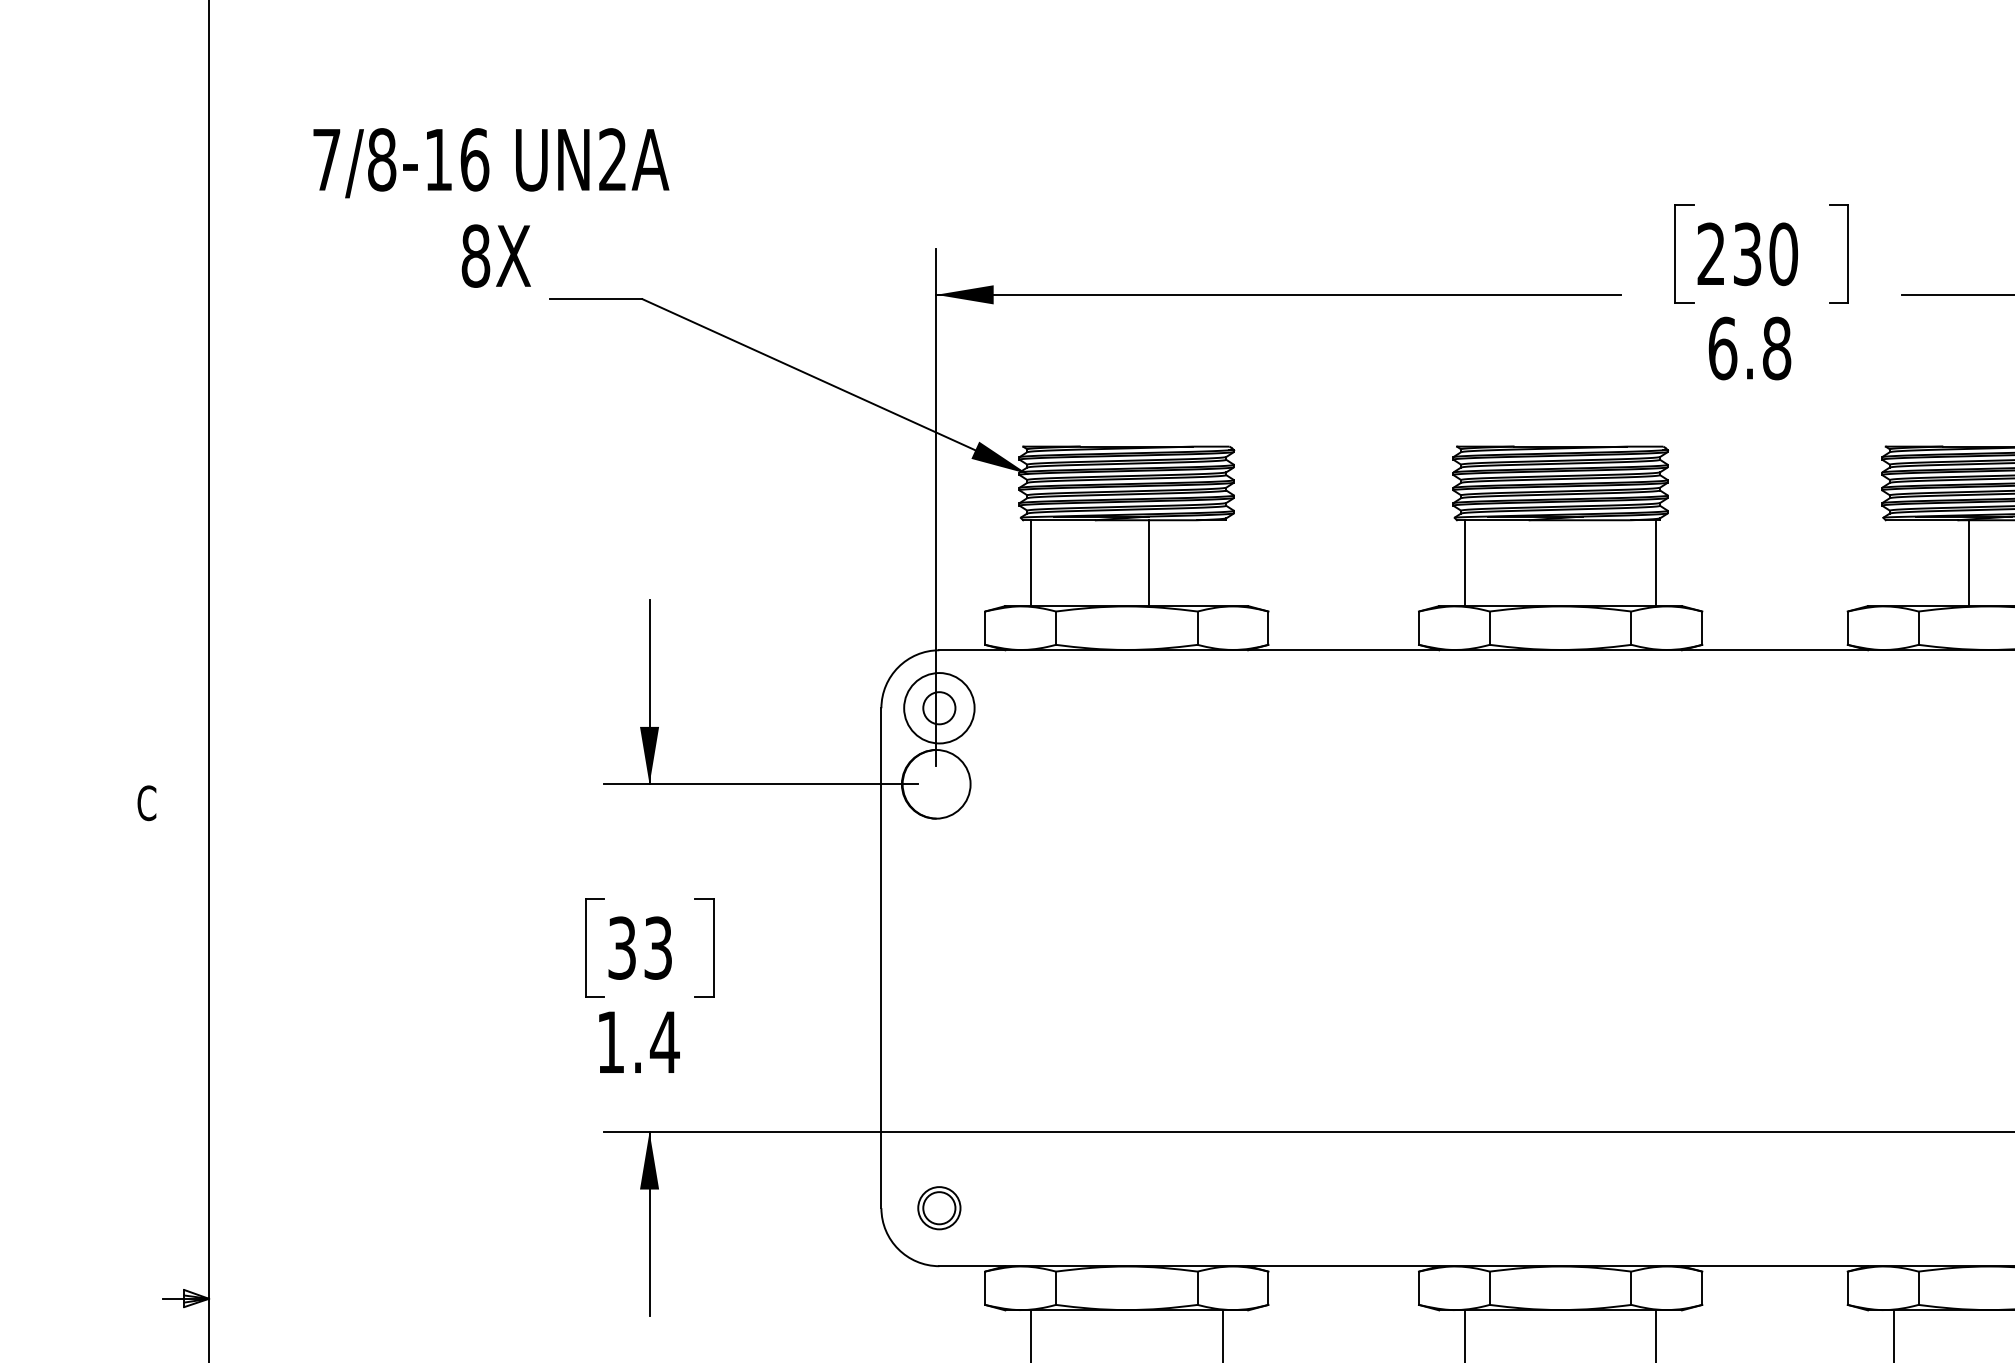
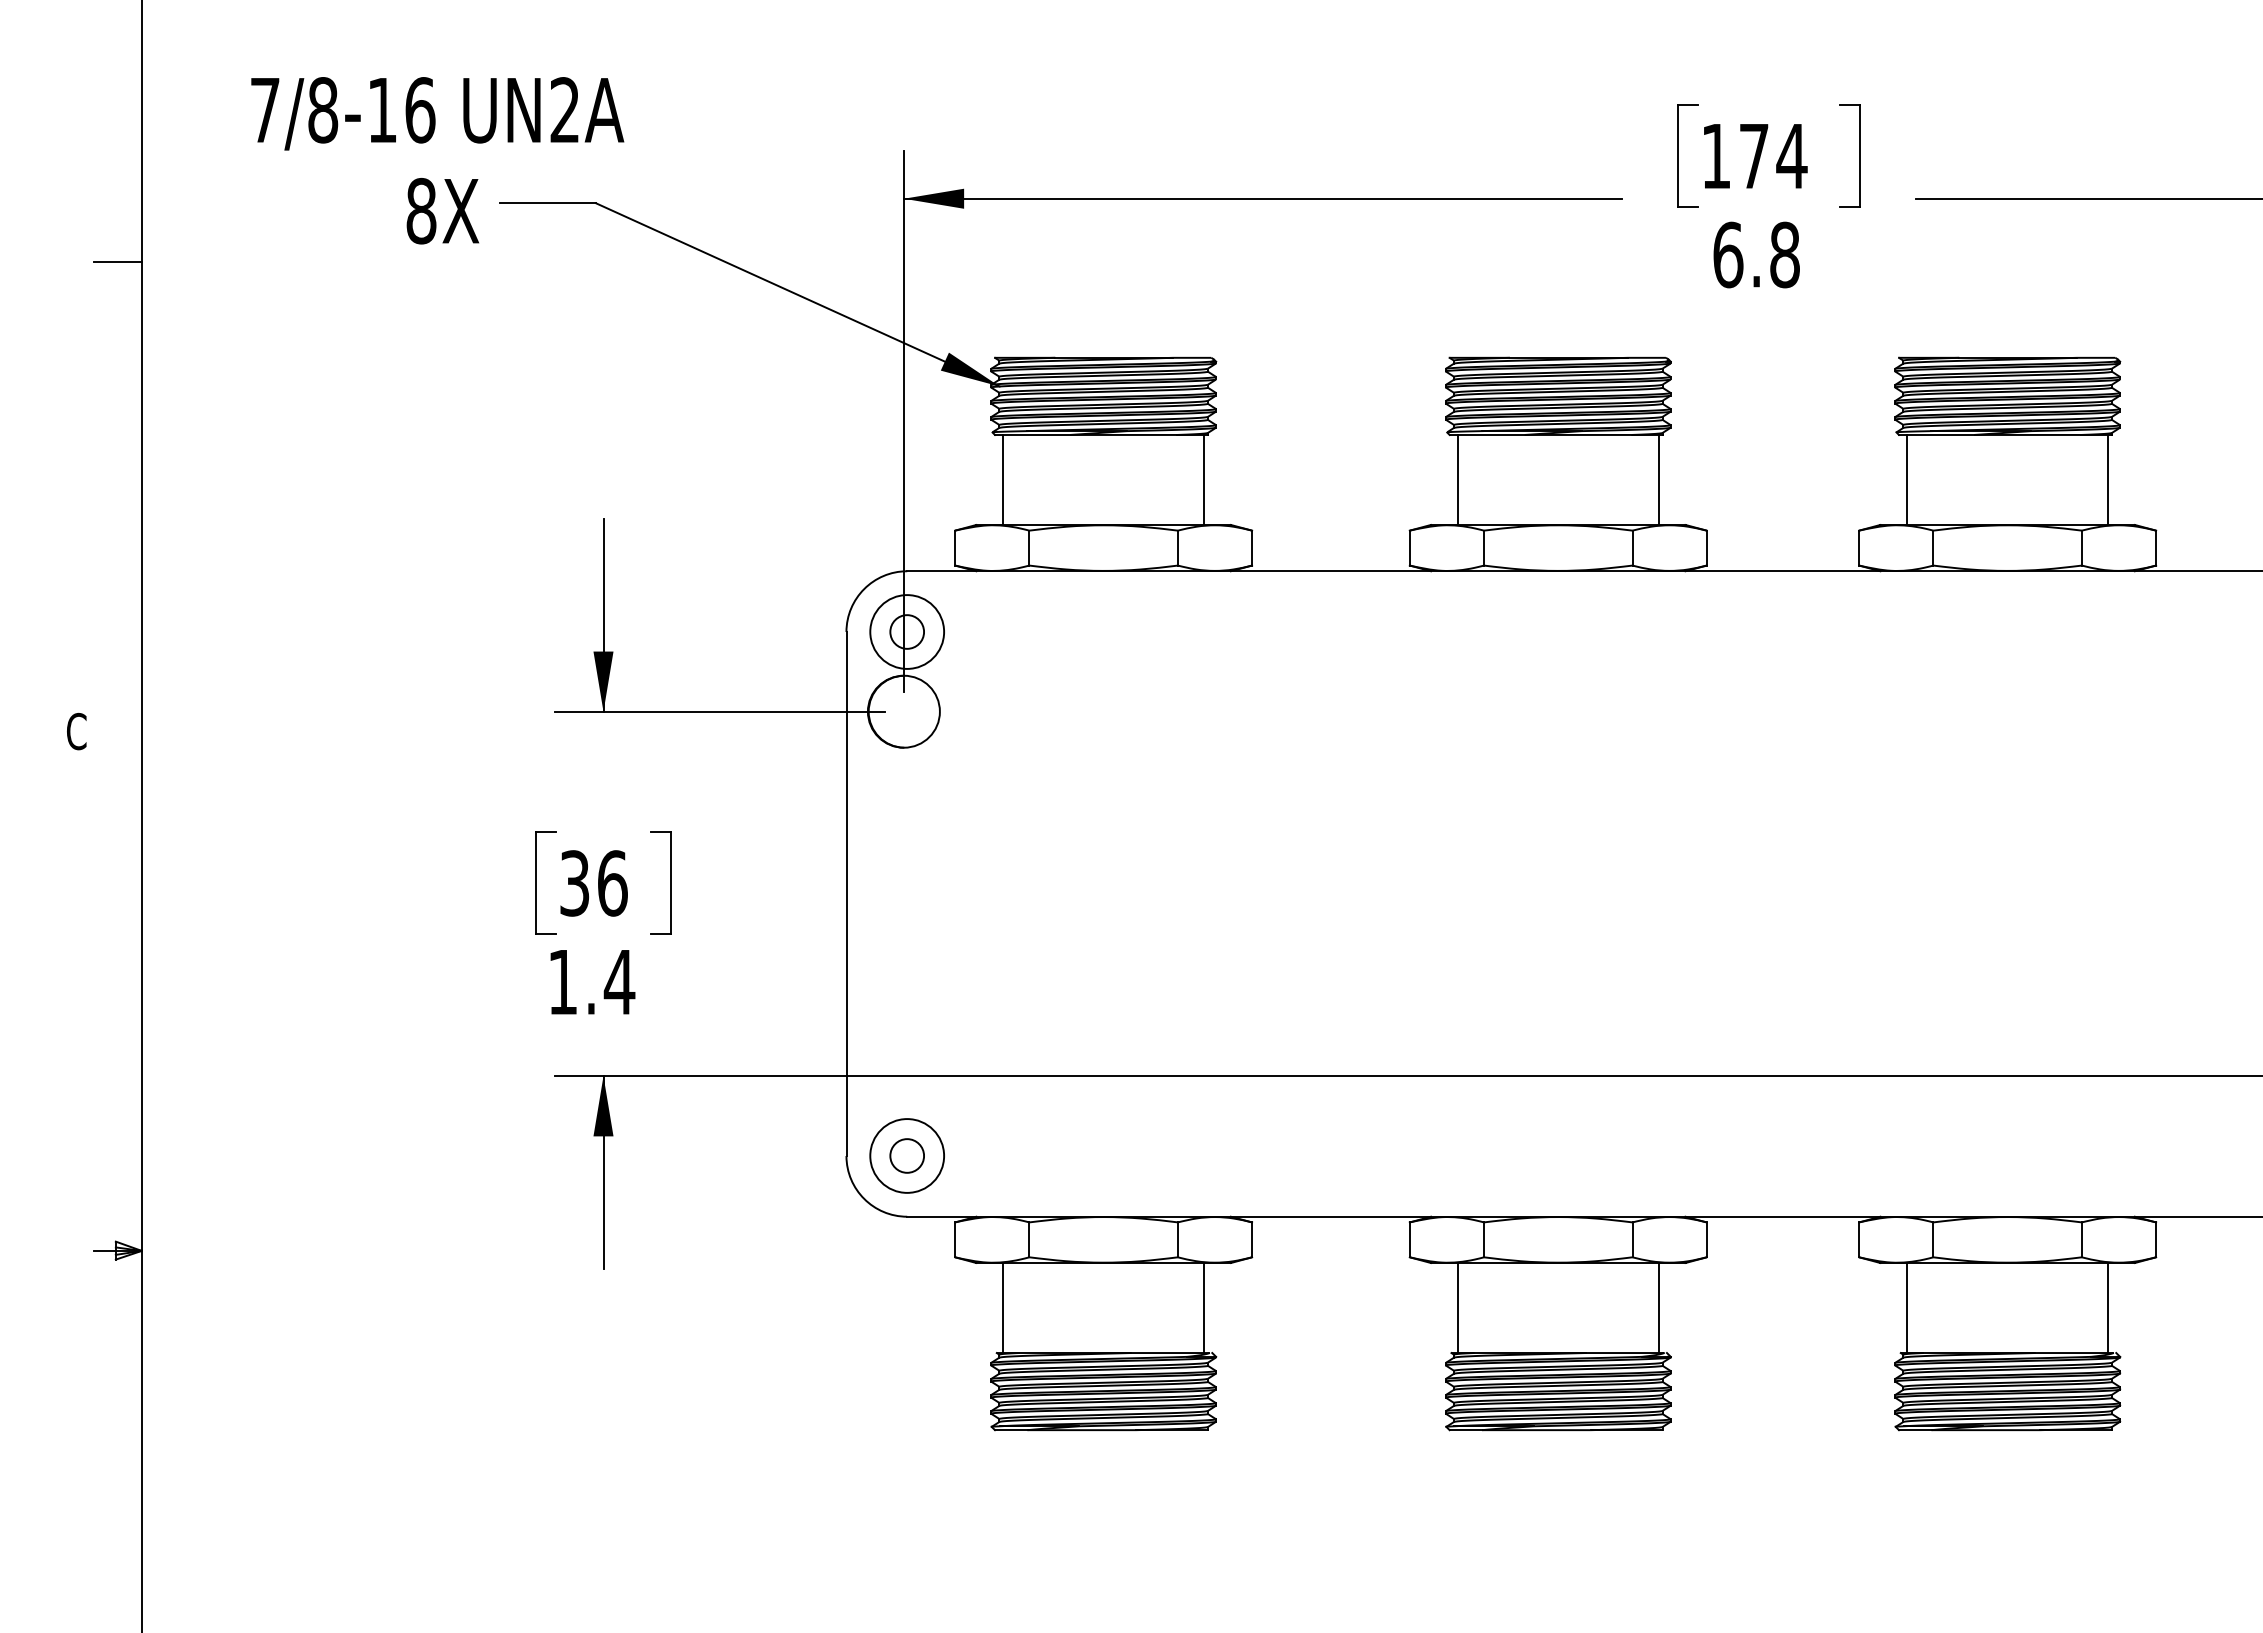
text: (491, 207) -> (437, 160), moved
text: (1747, 254) -> (1754, 156), 230 -> 174
line: (185, 355) -> (117, 262), added
line: (1148, 562) -> (1203, 479), moved
line: (1969, 562) -> (1907, 479), moved
text: (658, 948) -> (612, 883), 33 -> 36
circle: (939, 1207) -> (907, 1155), size x1.67

